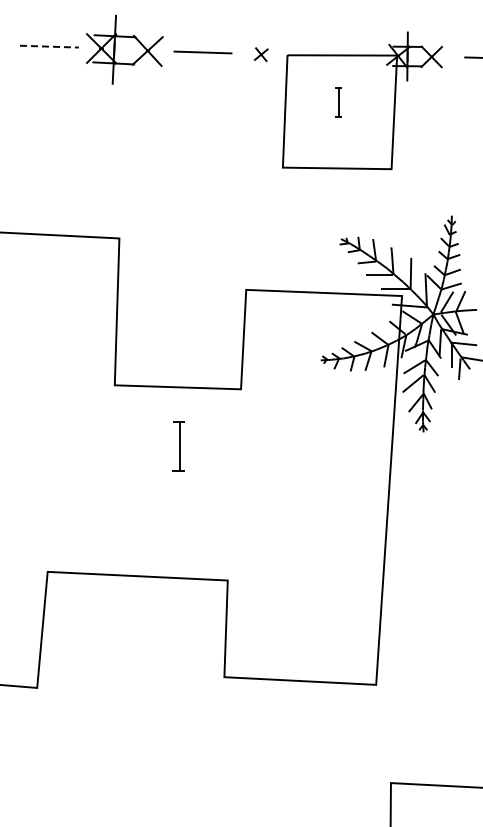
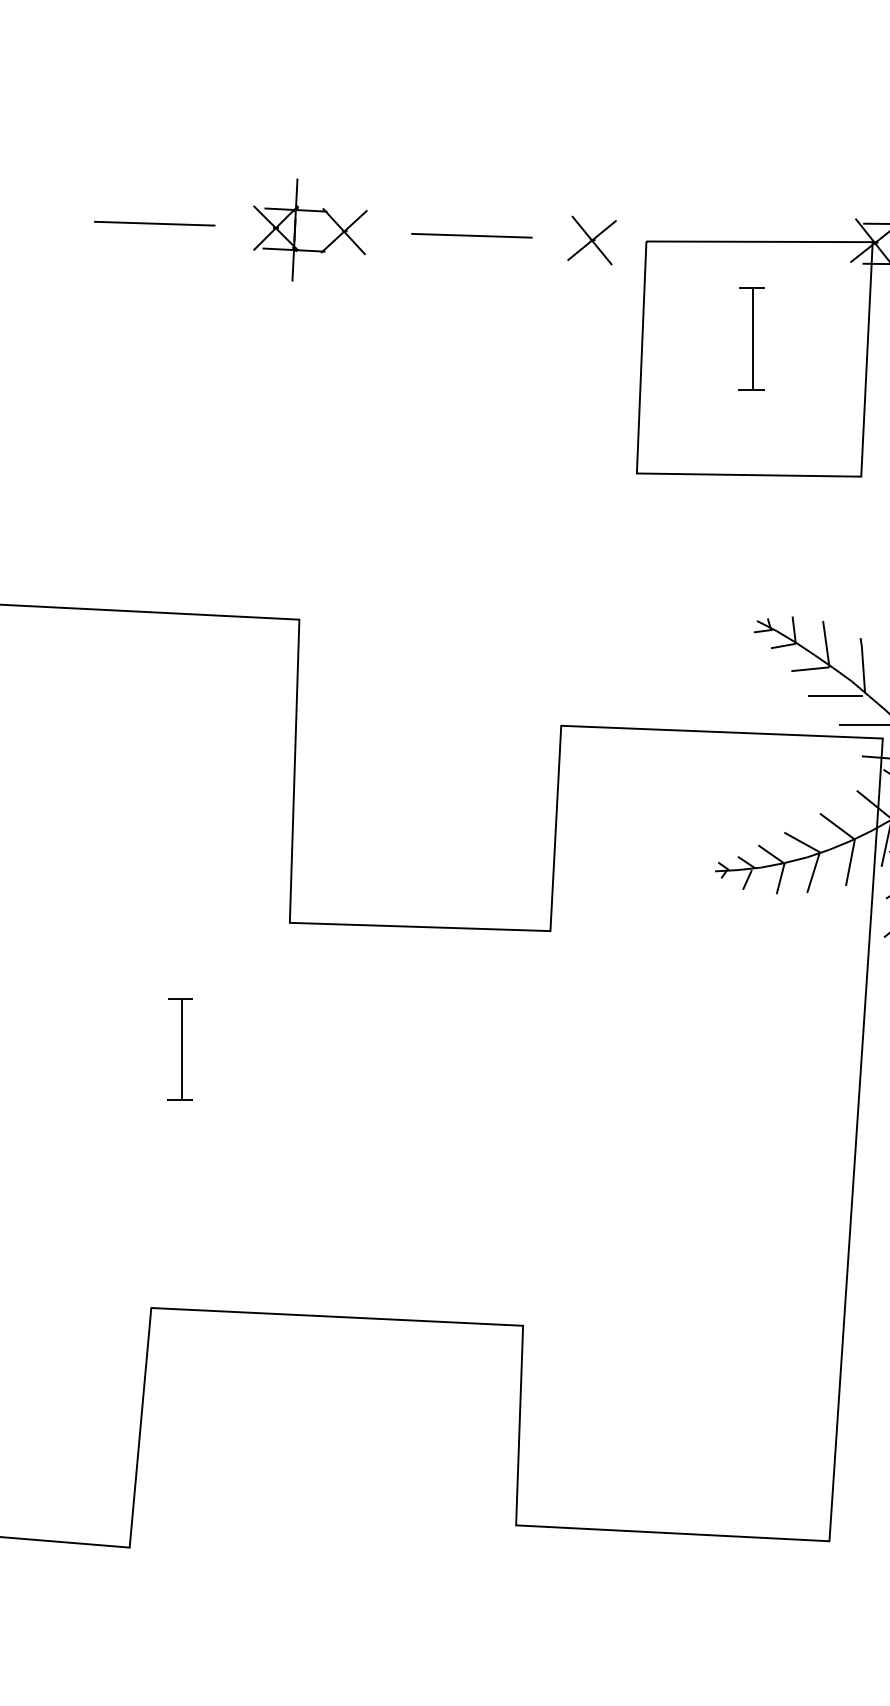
line: (49, 46) -> (155, 223), dashed -> solid
part: (124, 49) -> (309, 229), size x0.71
part: (261, 54) -> (592, 239), size x1.67
part: (338, 102) -> (751, 338), size x1.67
part: (178, 446) -> (179, 1049), moved

